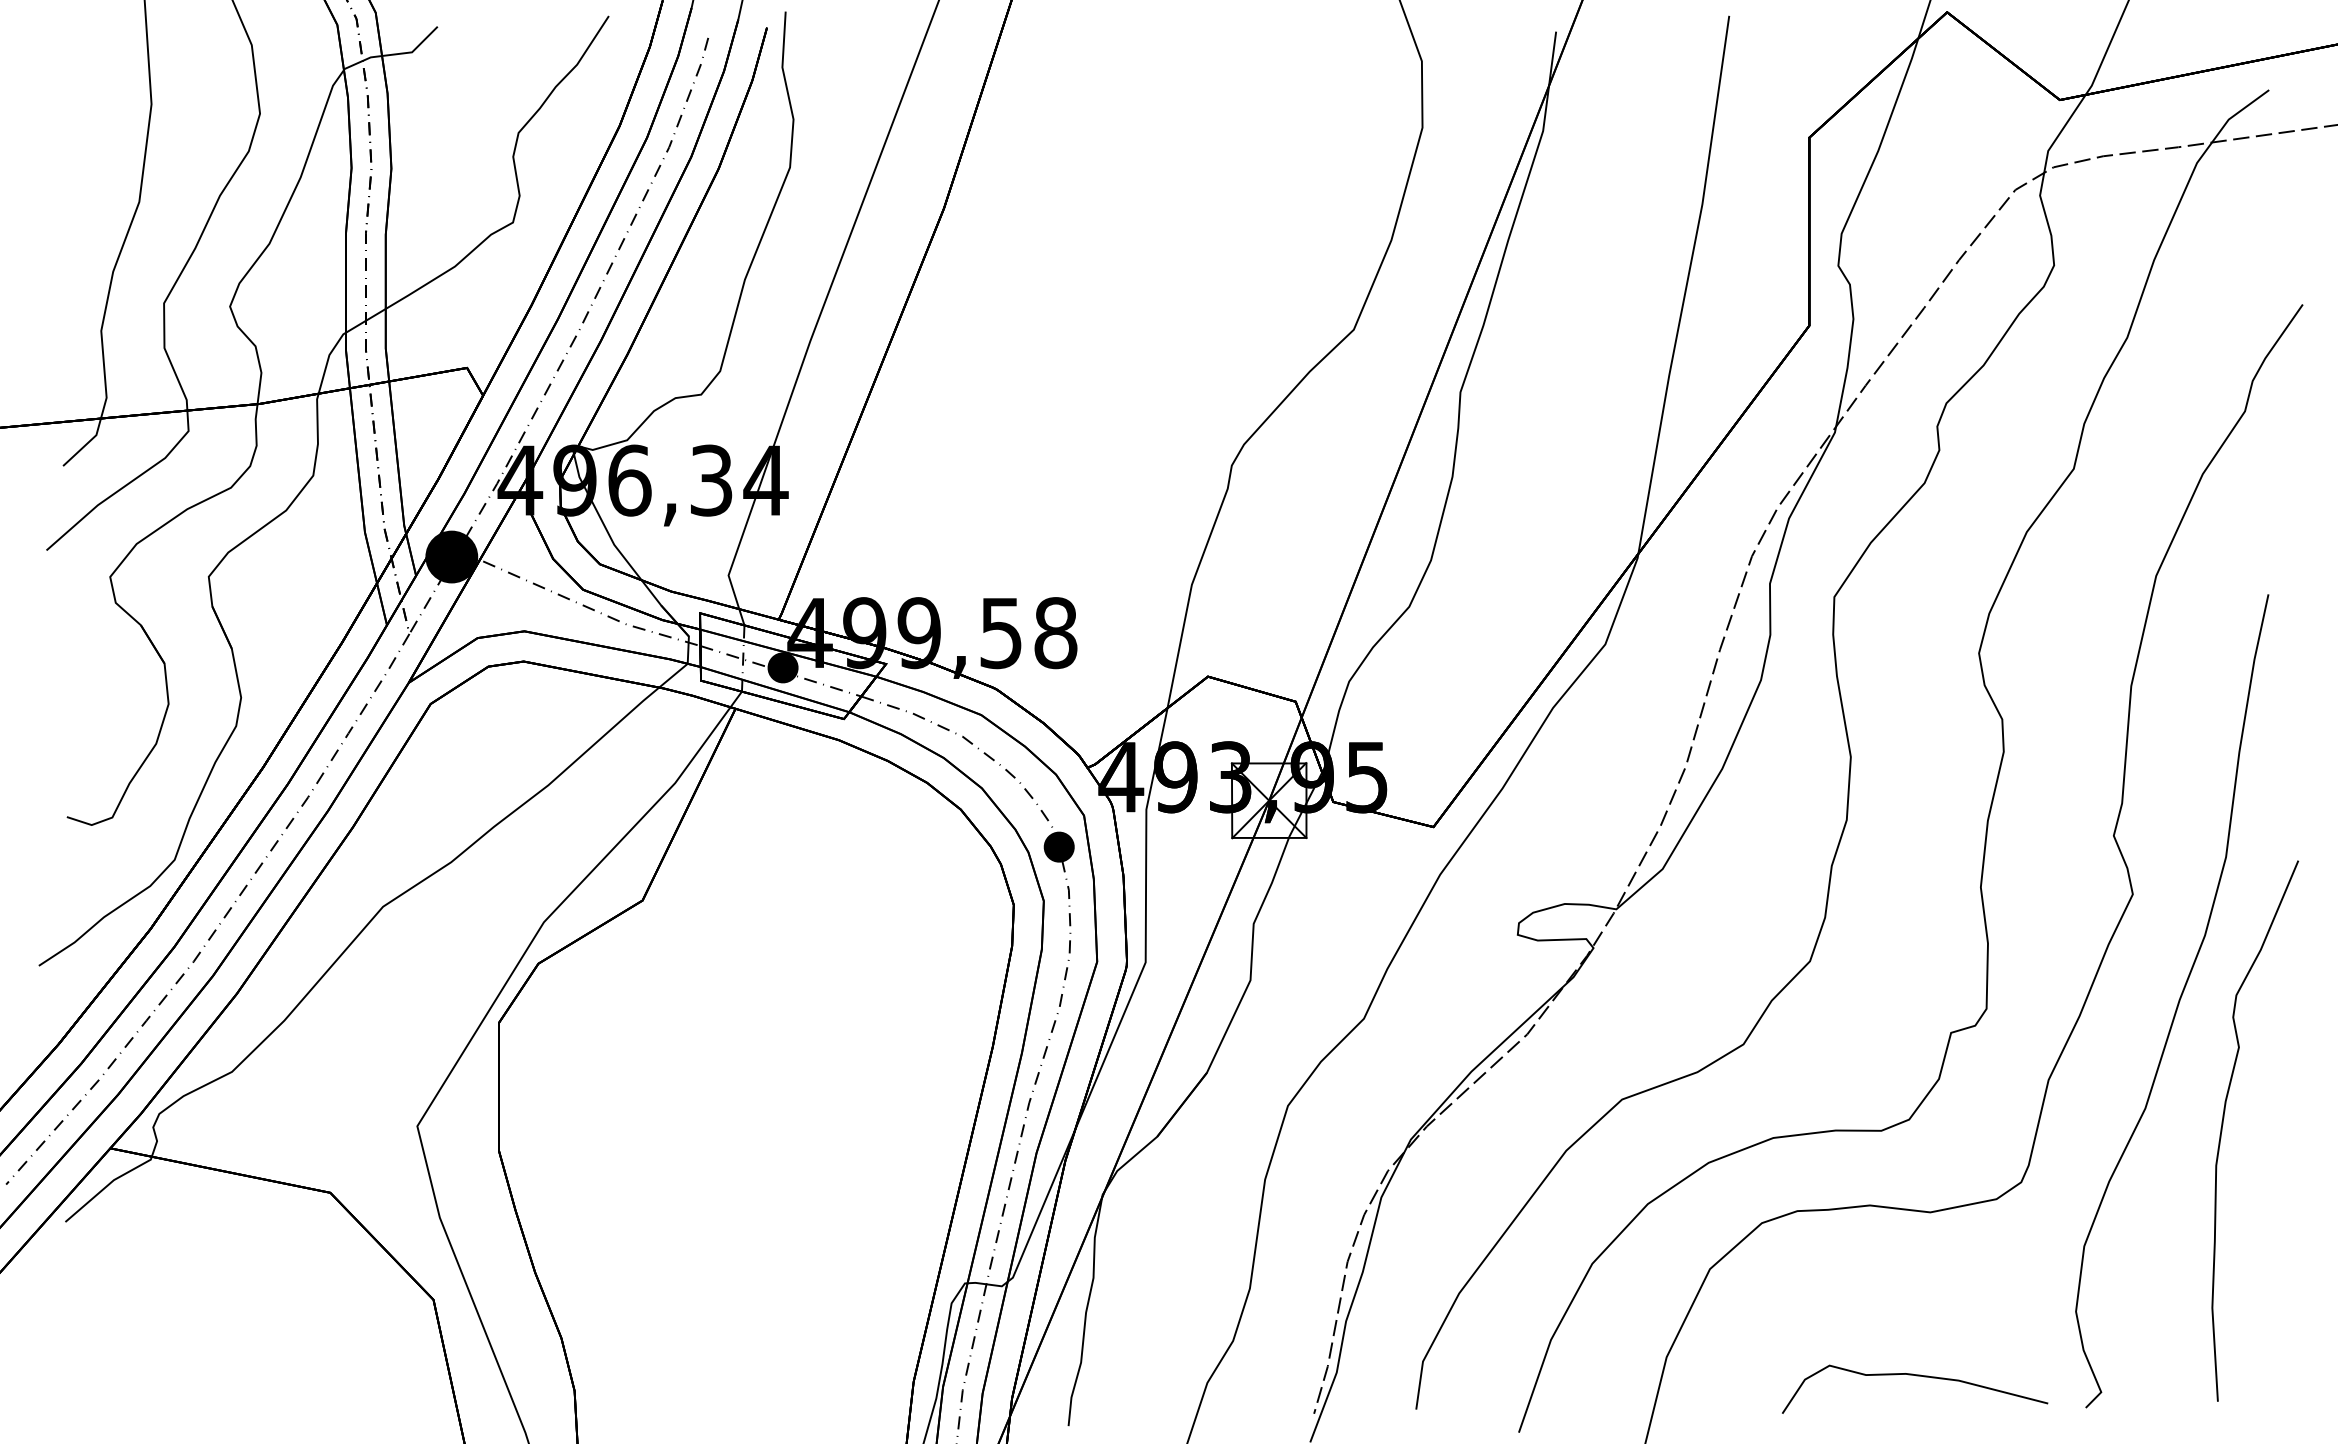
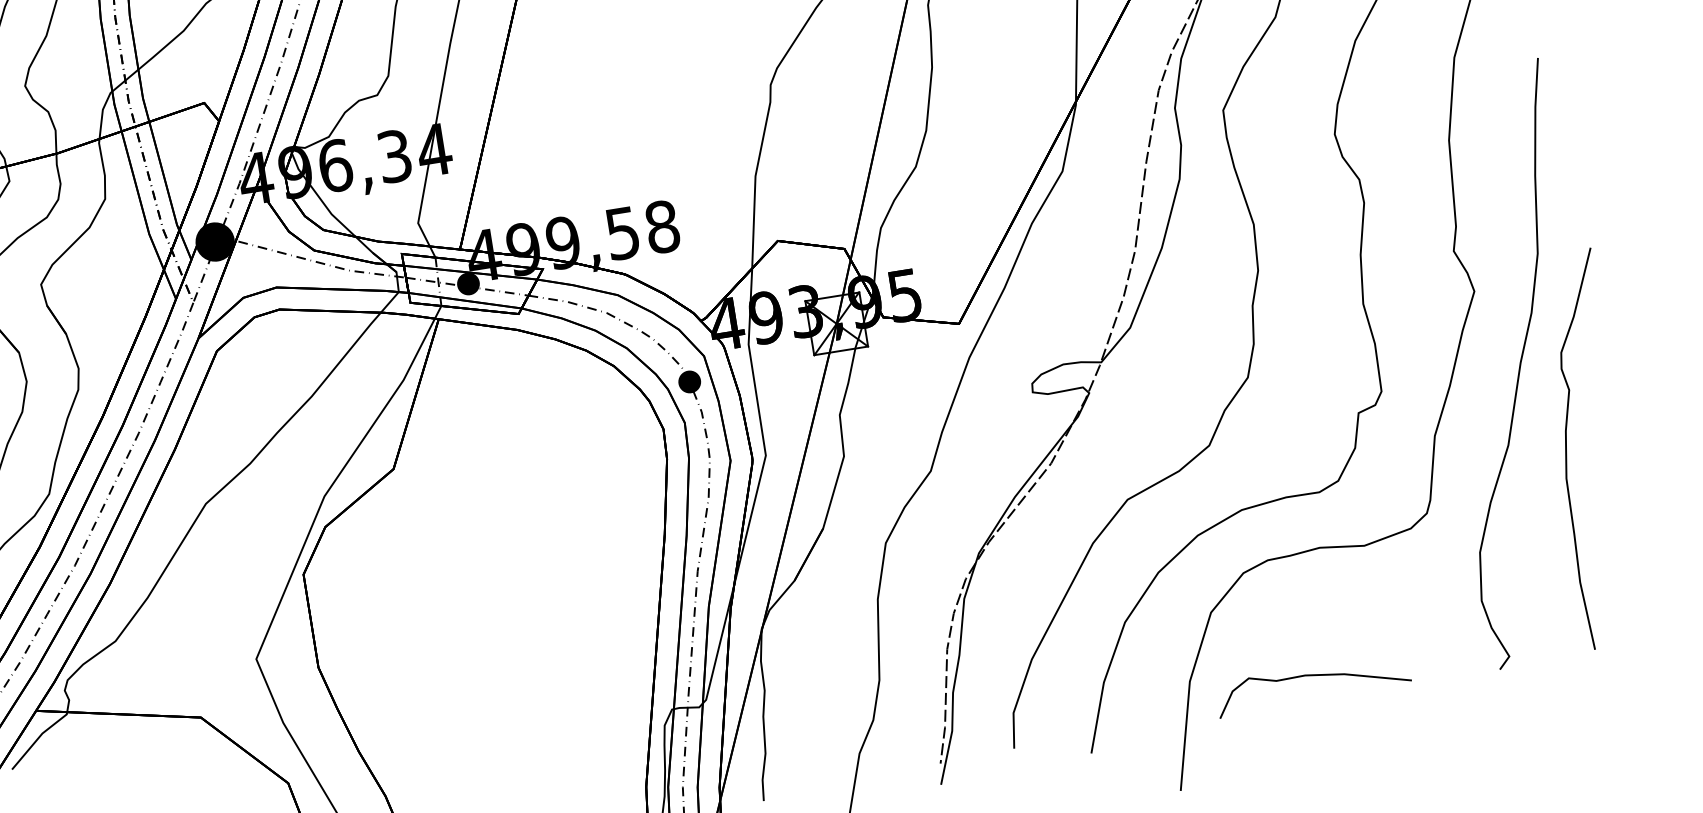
curve: (1916, 1376) -> (1313, 676), moved

